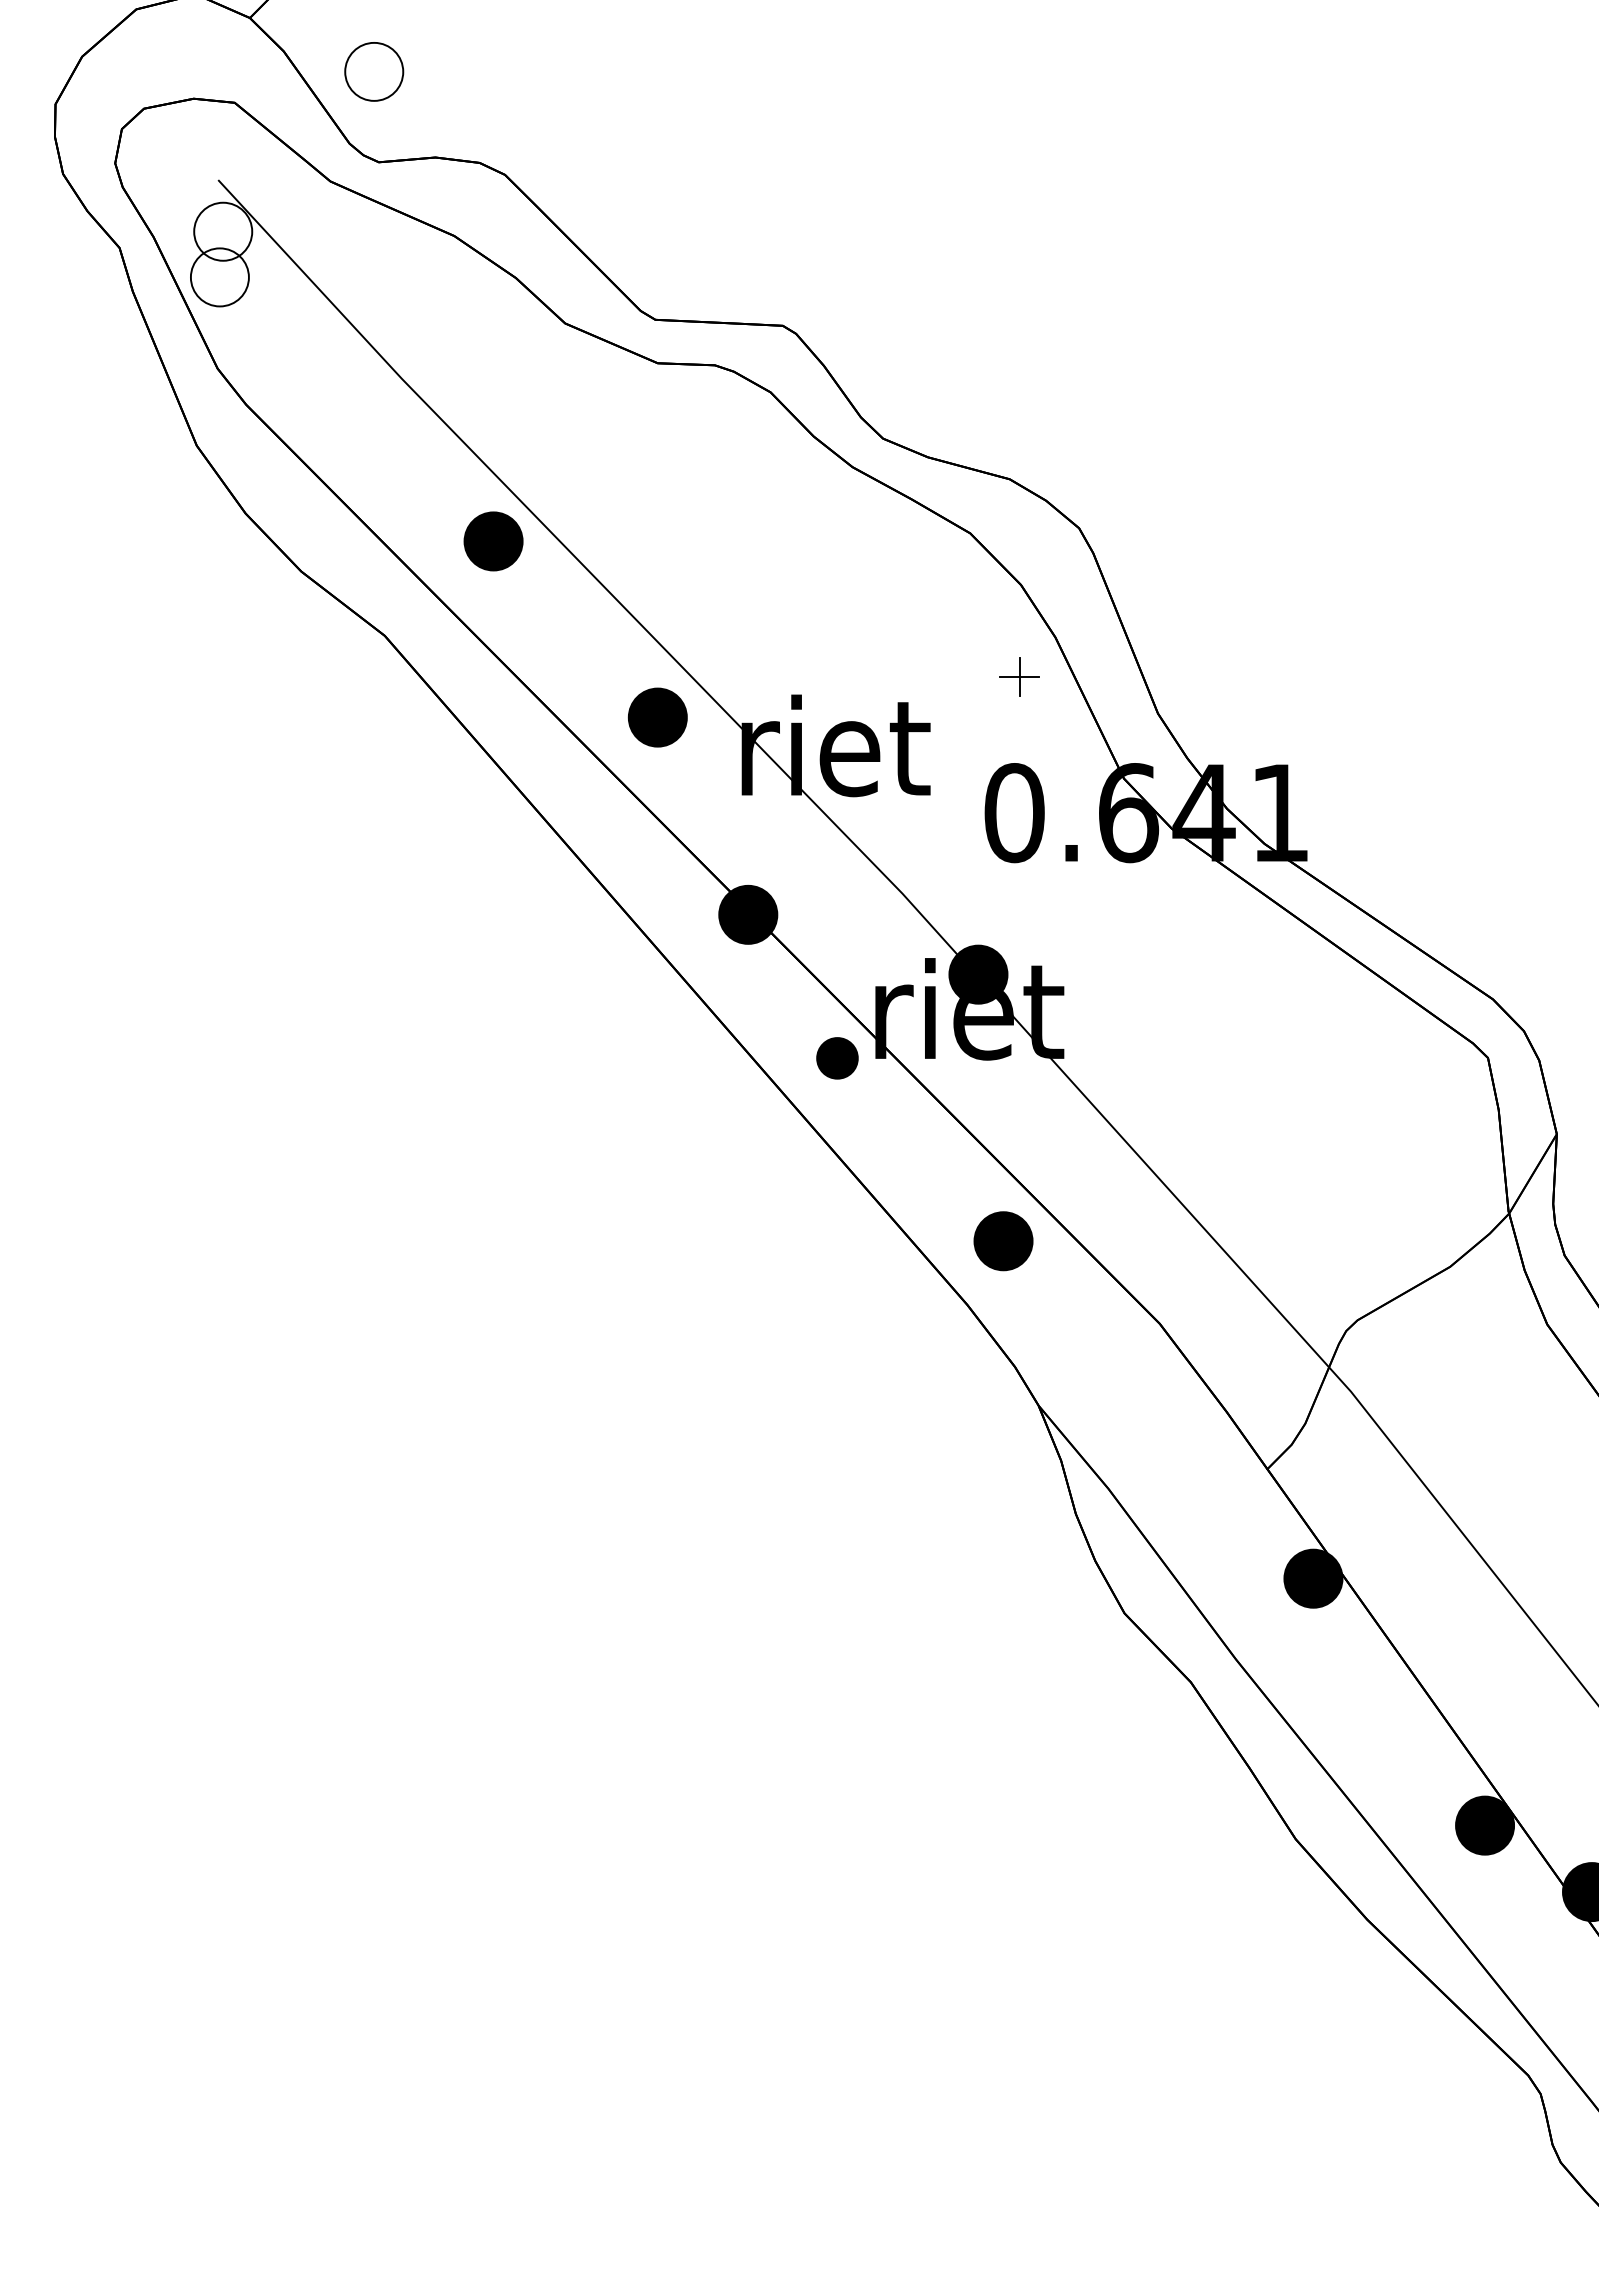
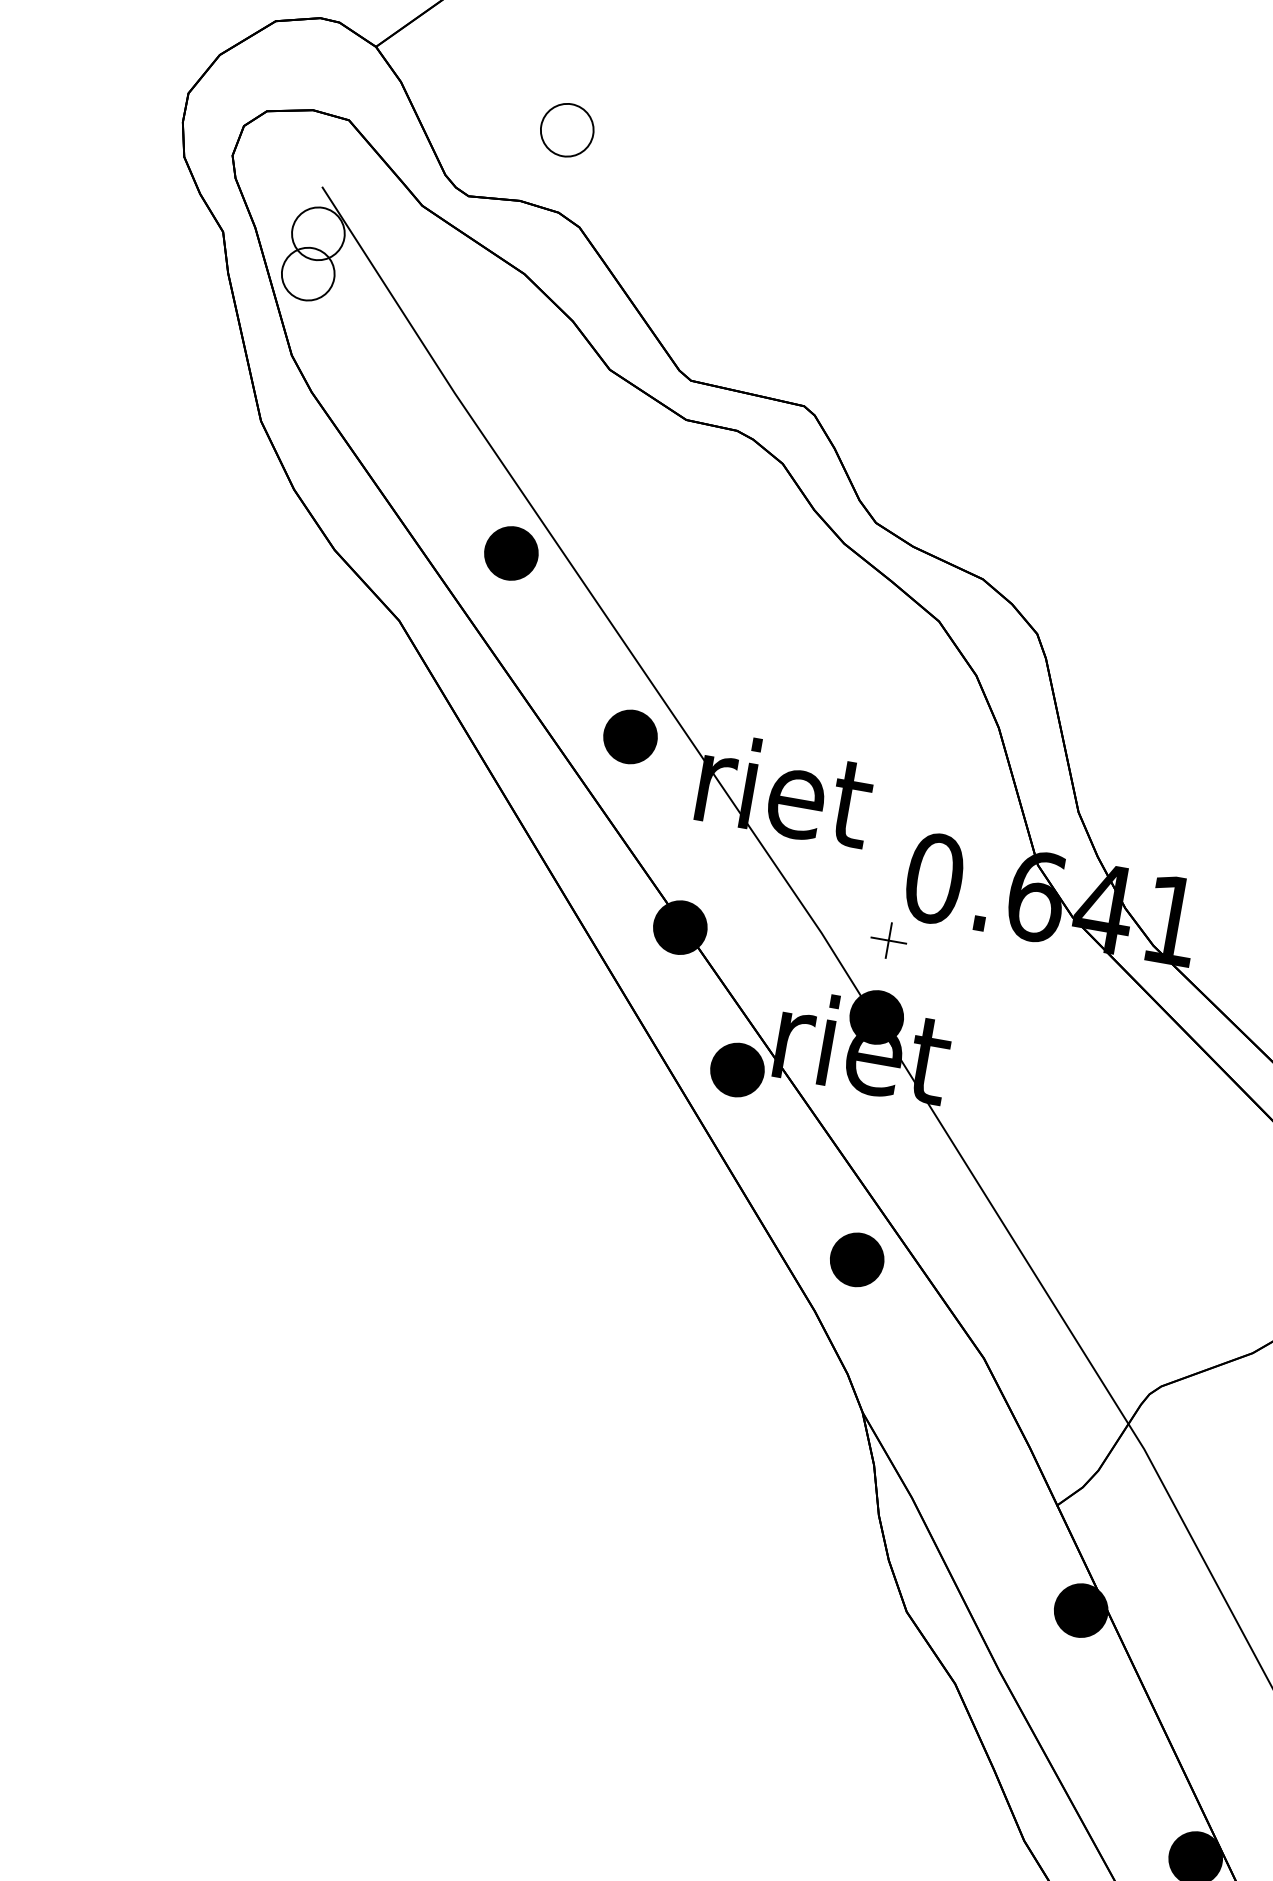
part: (374, 71) -> (567, 129), moved
part: (1019, 676) -> (888, 940), moved
part: (837, 1058) -> (737, 1070), size x1.43

